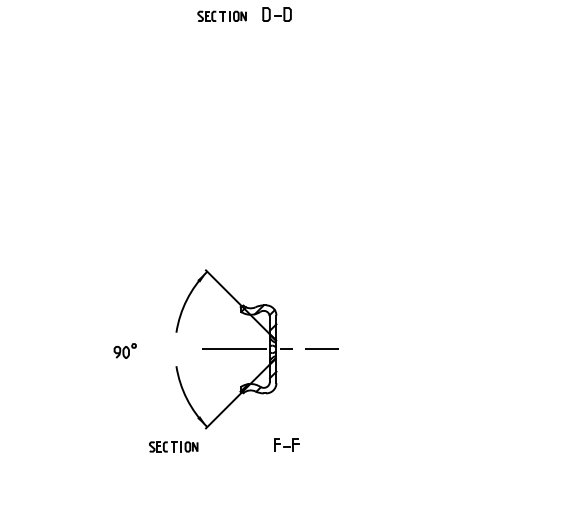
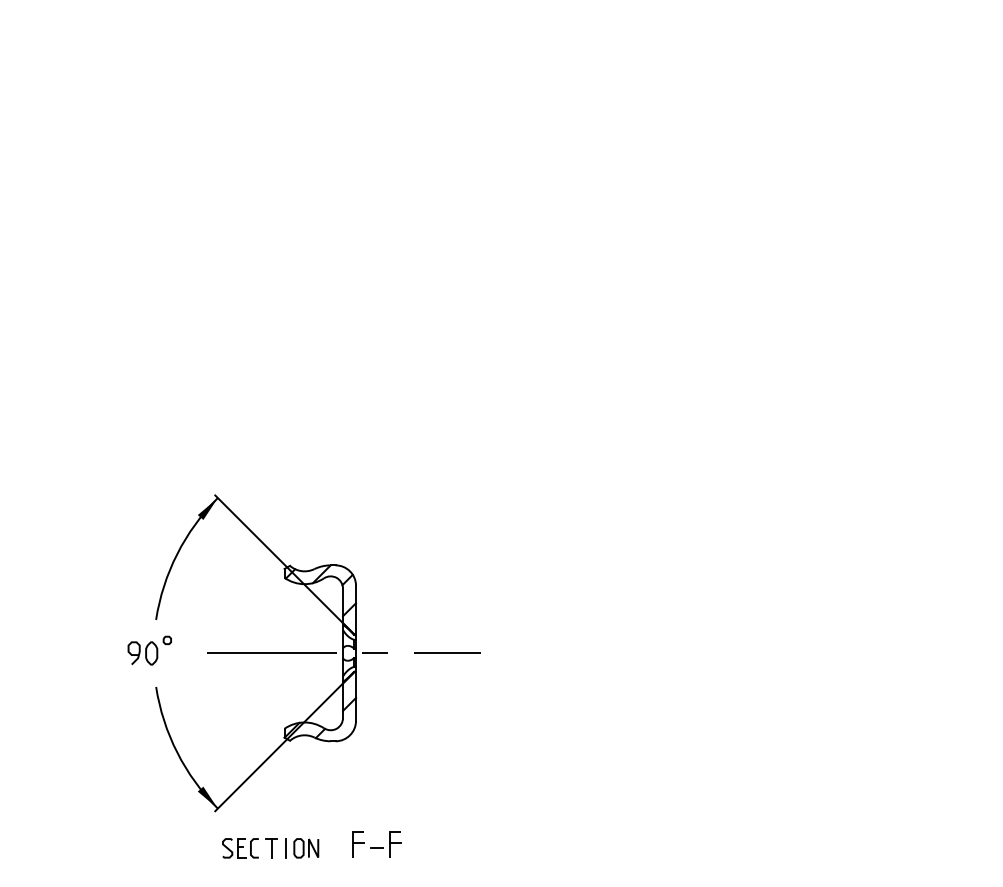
part: (124, 350) -> (148, 649), moved
part: (173, 446) -> (270, 847), moved

